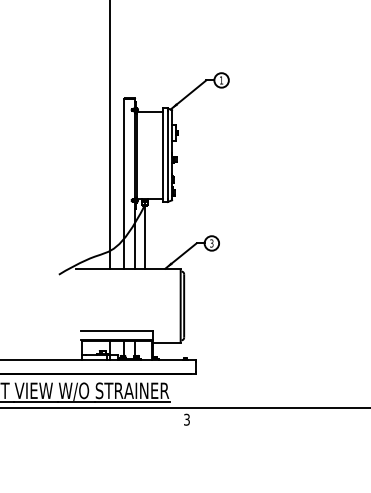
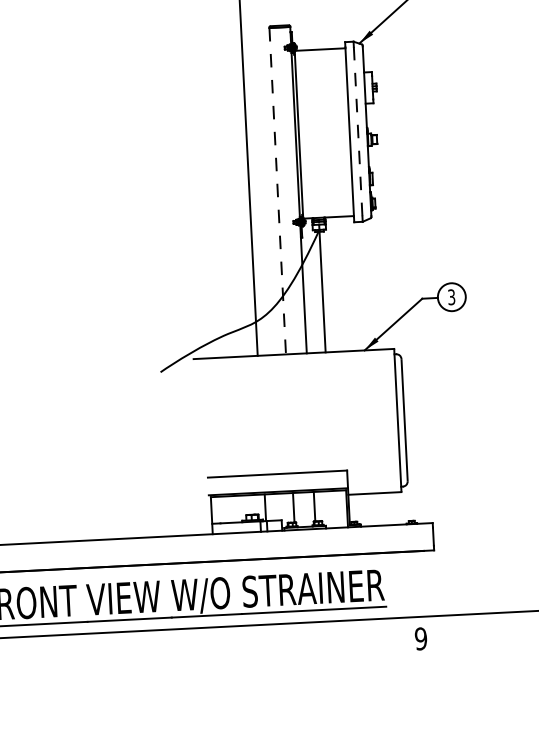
line: (167, 155) -> (357, 132), solid -> dashed
line: (124, 183) -> (277, 190), solid -> dashed
text: (186, 419) -> (420, 638), 3 -> 9

